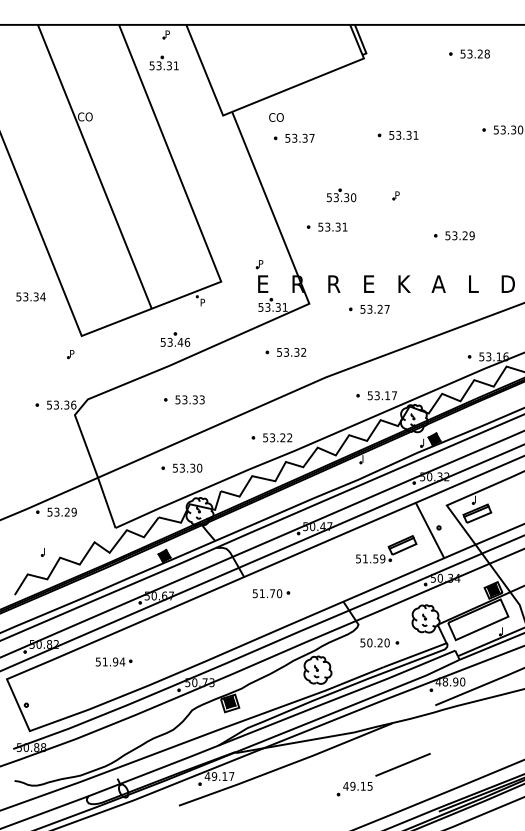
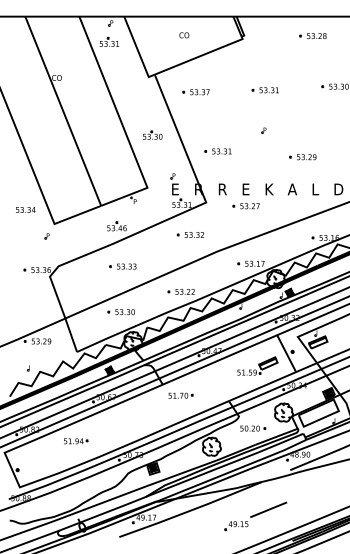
text: (276, 117) -> (184, 35), moved
part: (341, 194) -> (152, 134), moved
text: (30, 296) -> (25, 209), moved

